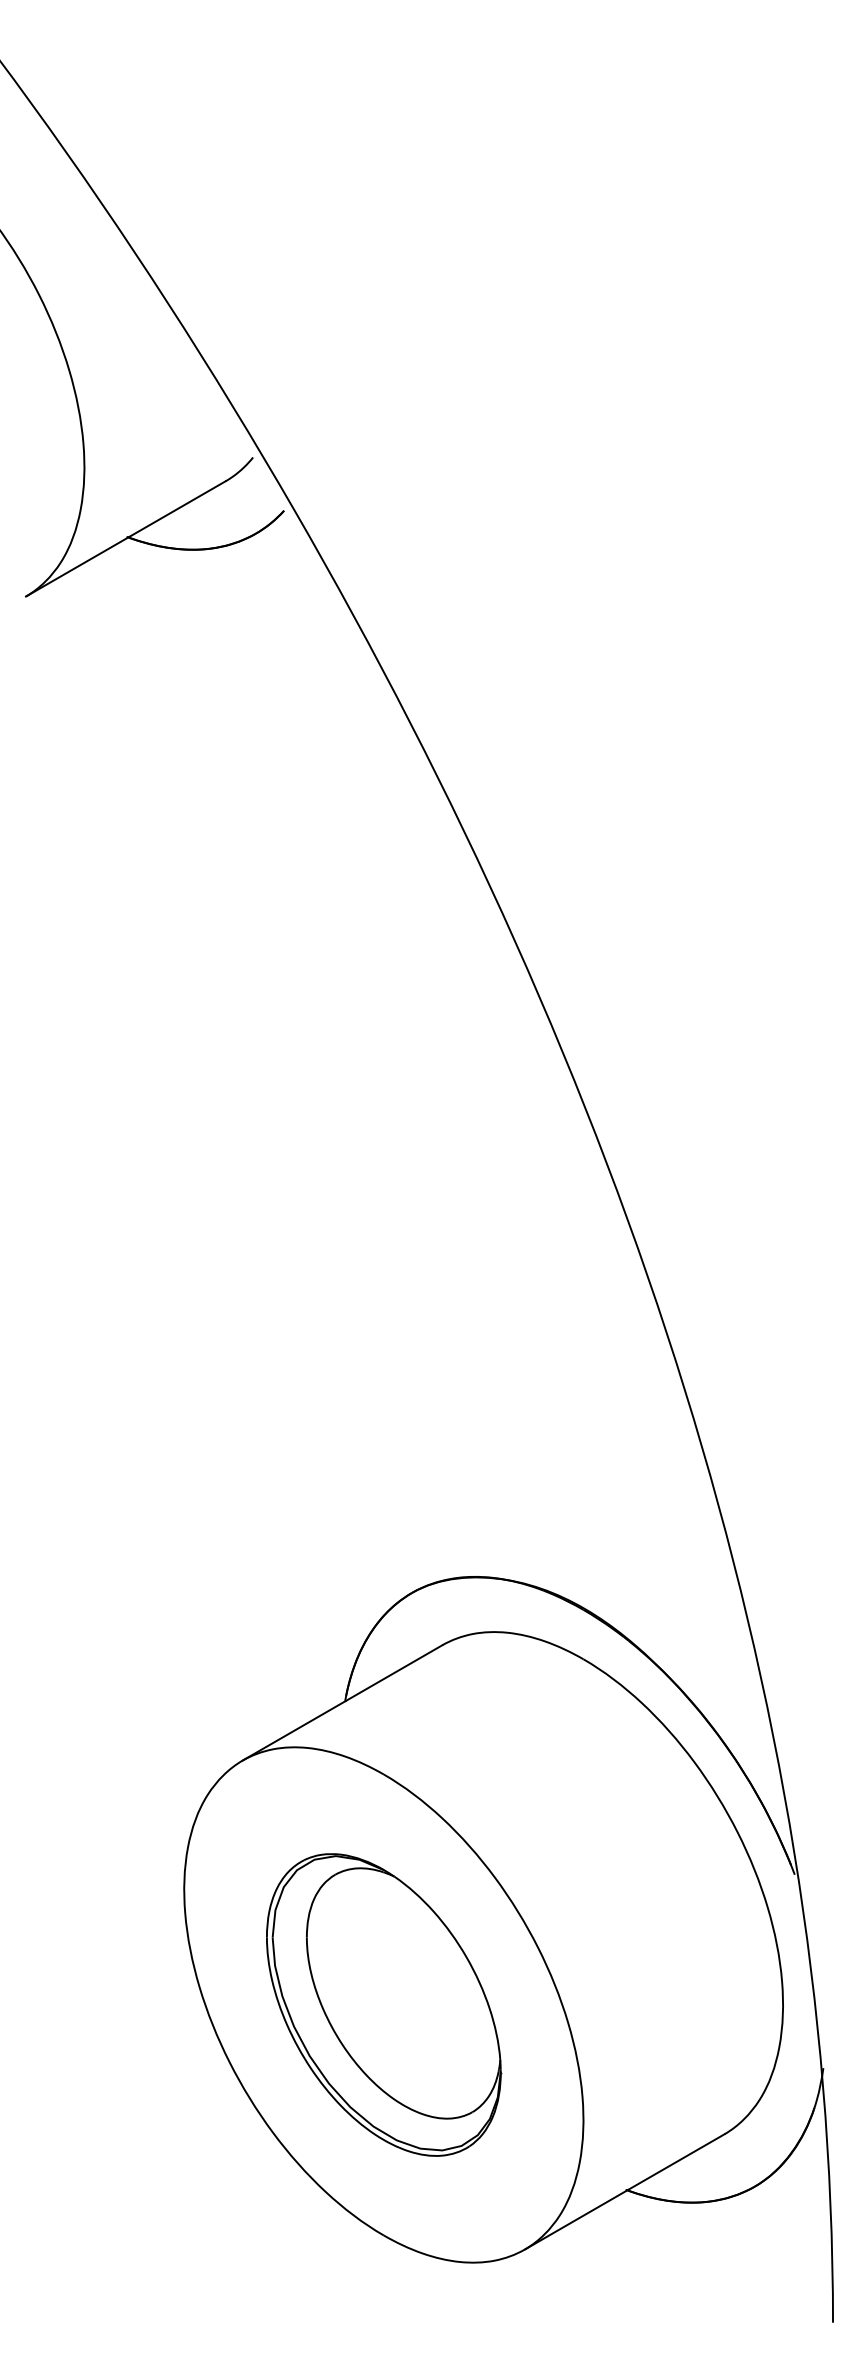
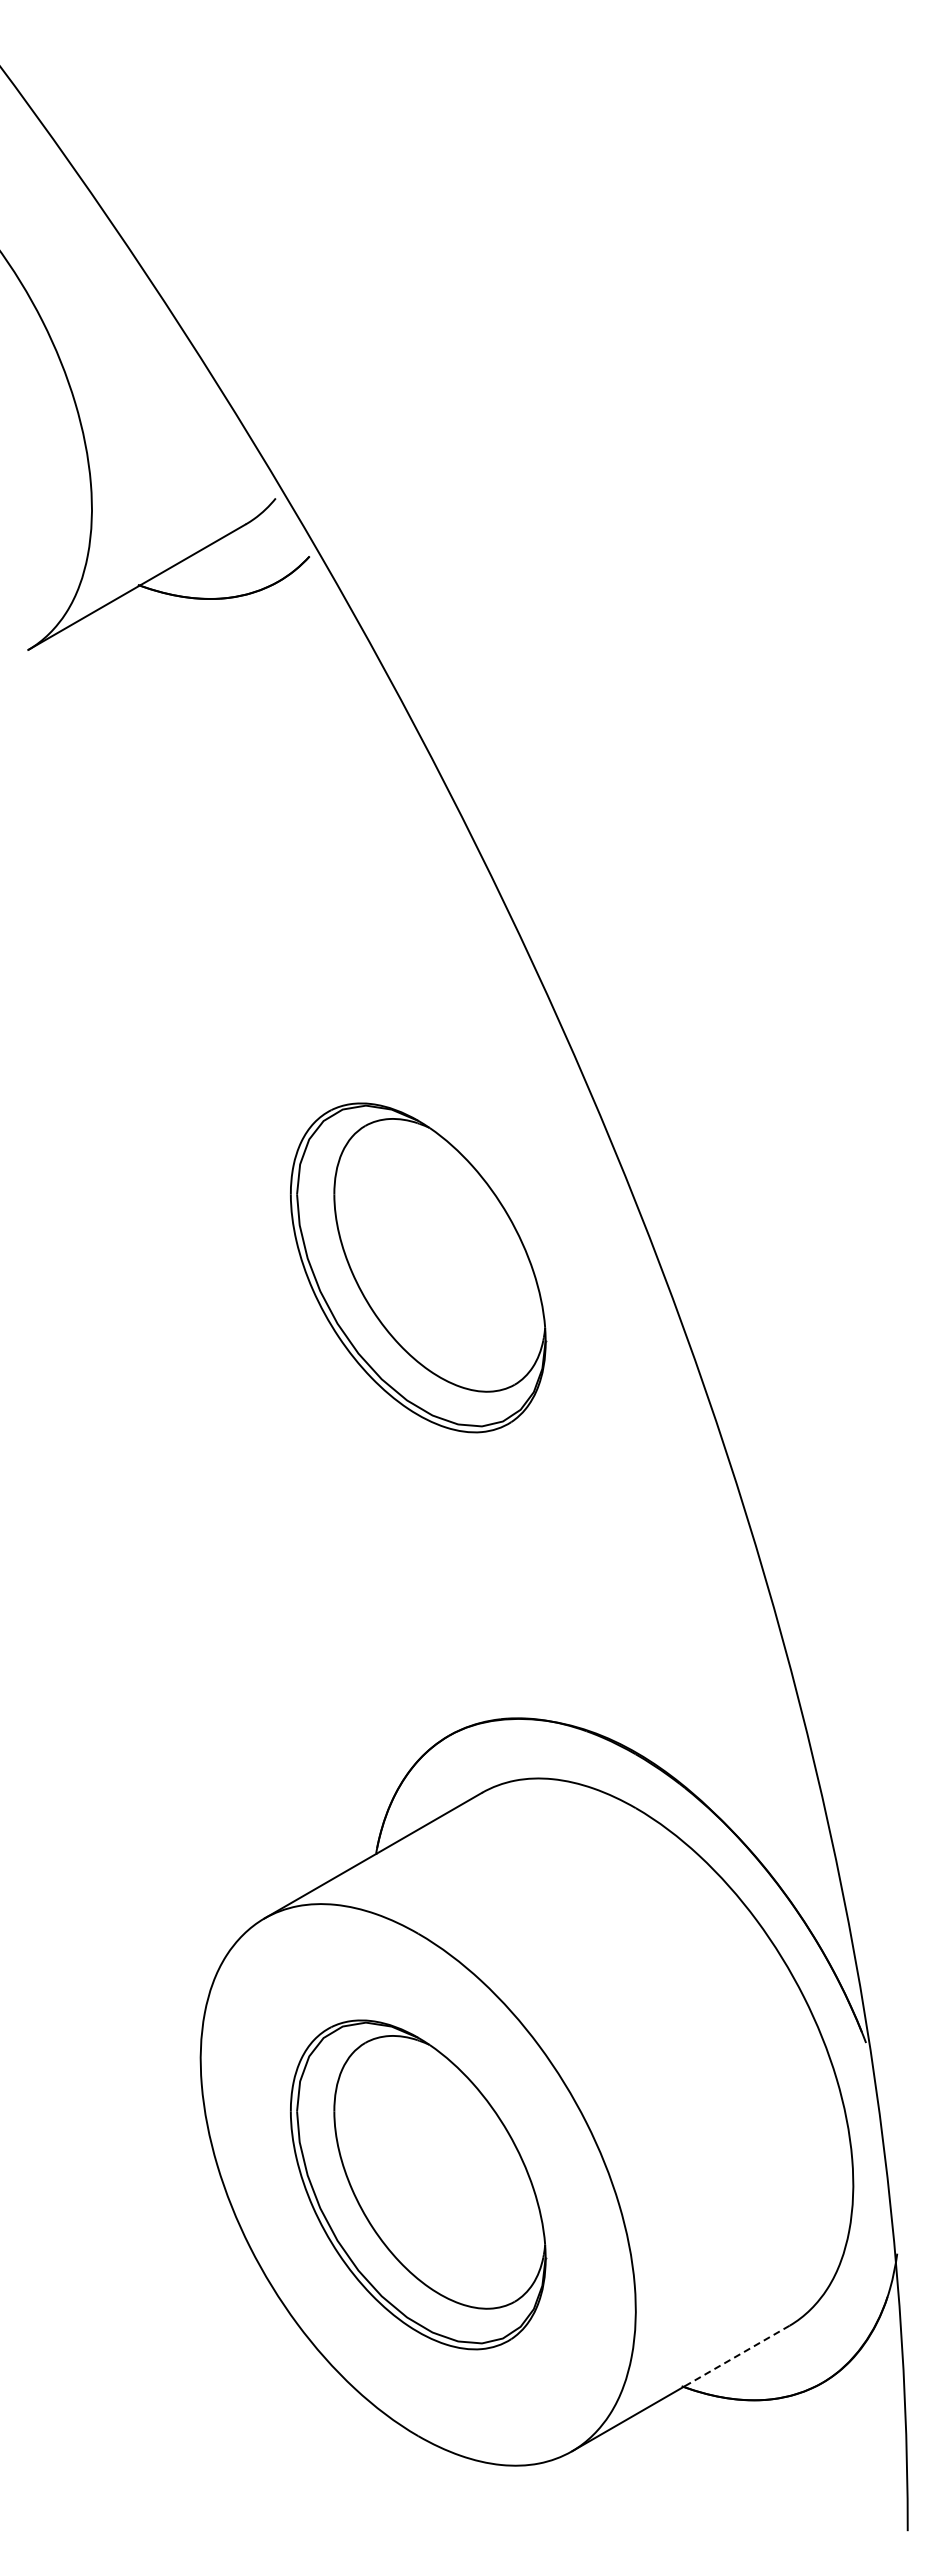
part: (384, 1163) -> (418, 1267), added
line: (675, 2162) -> (736, 2356), solid -> dashed

